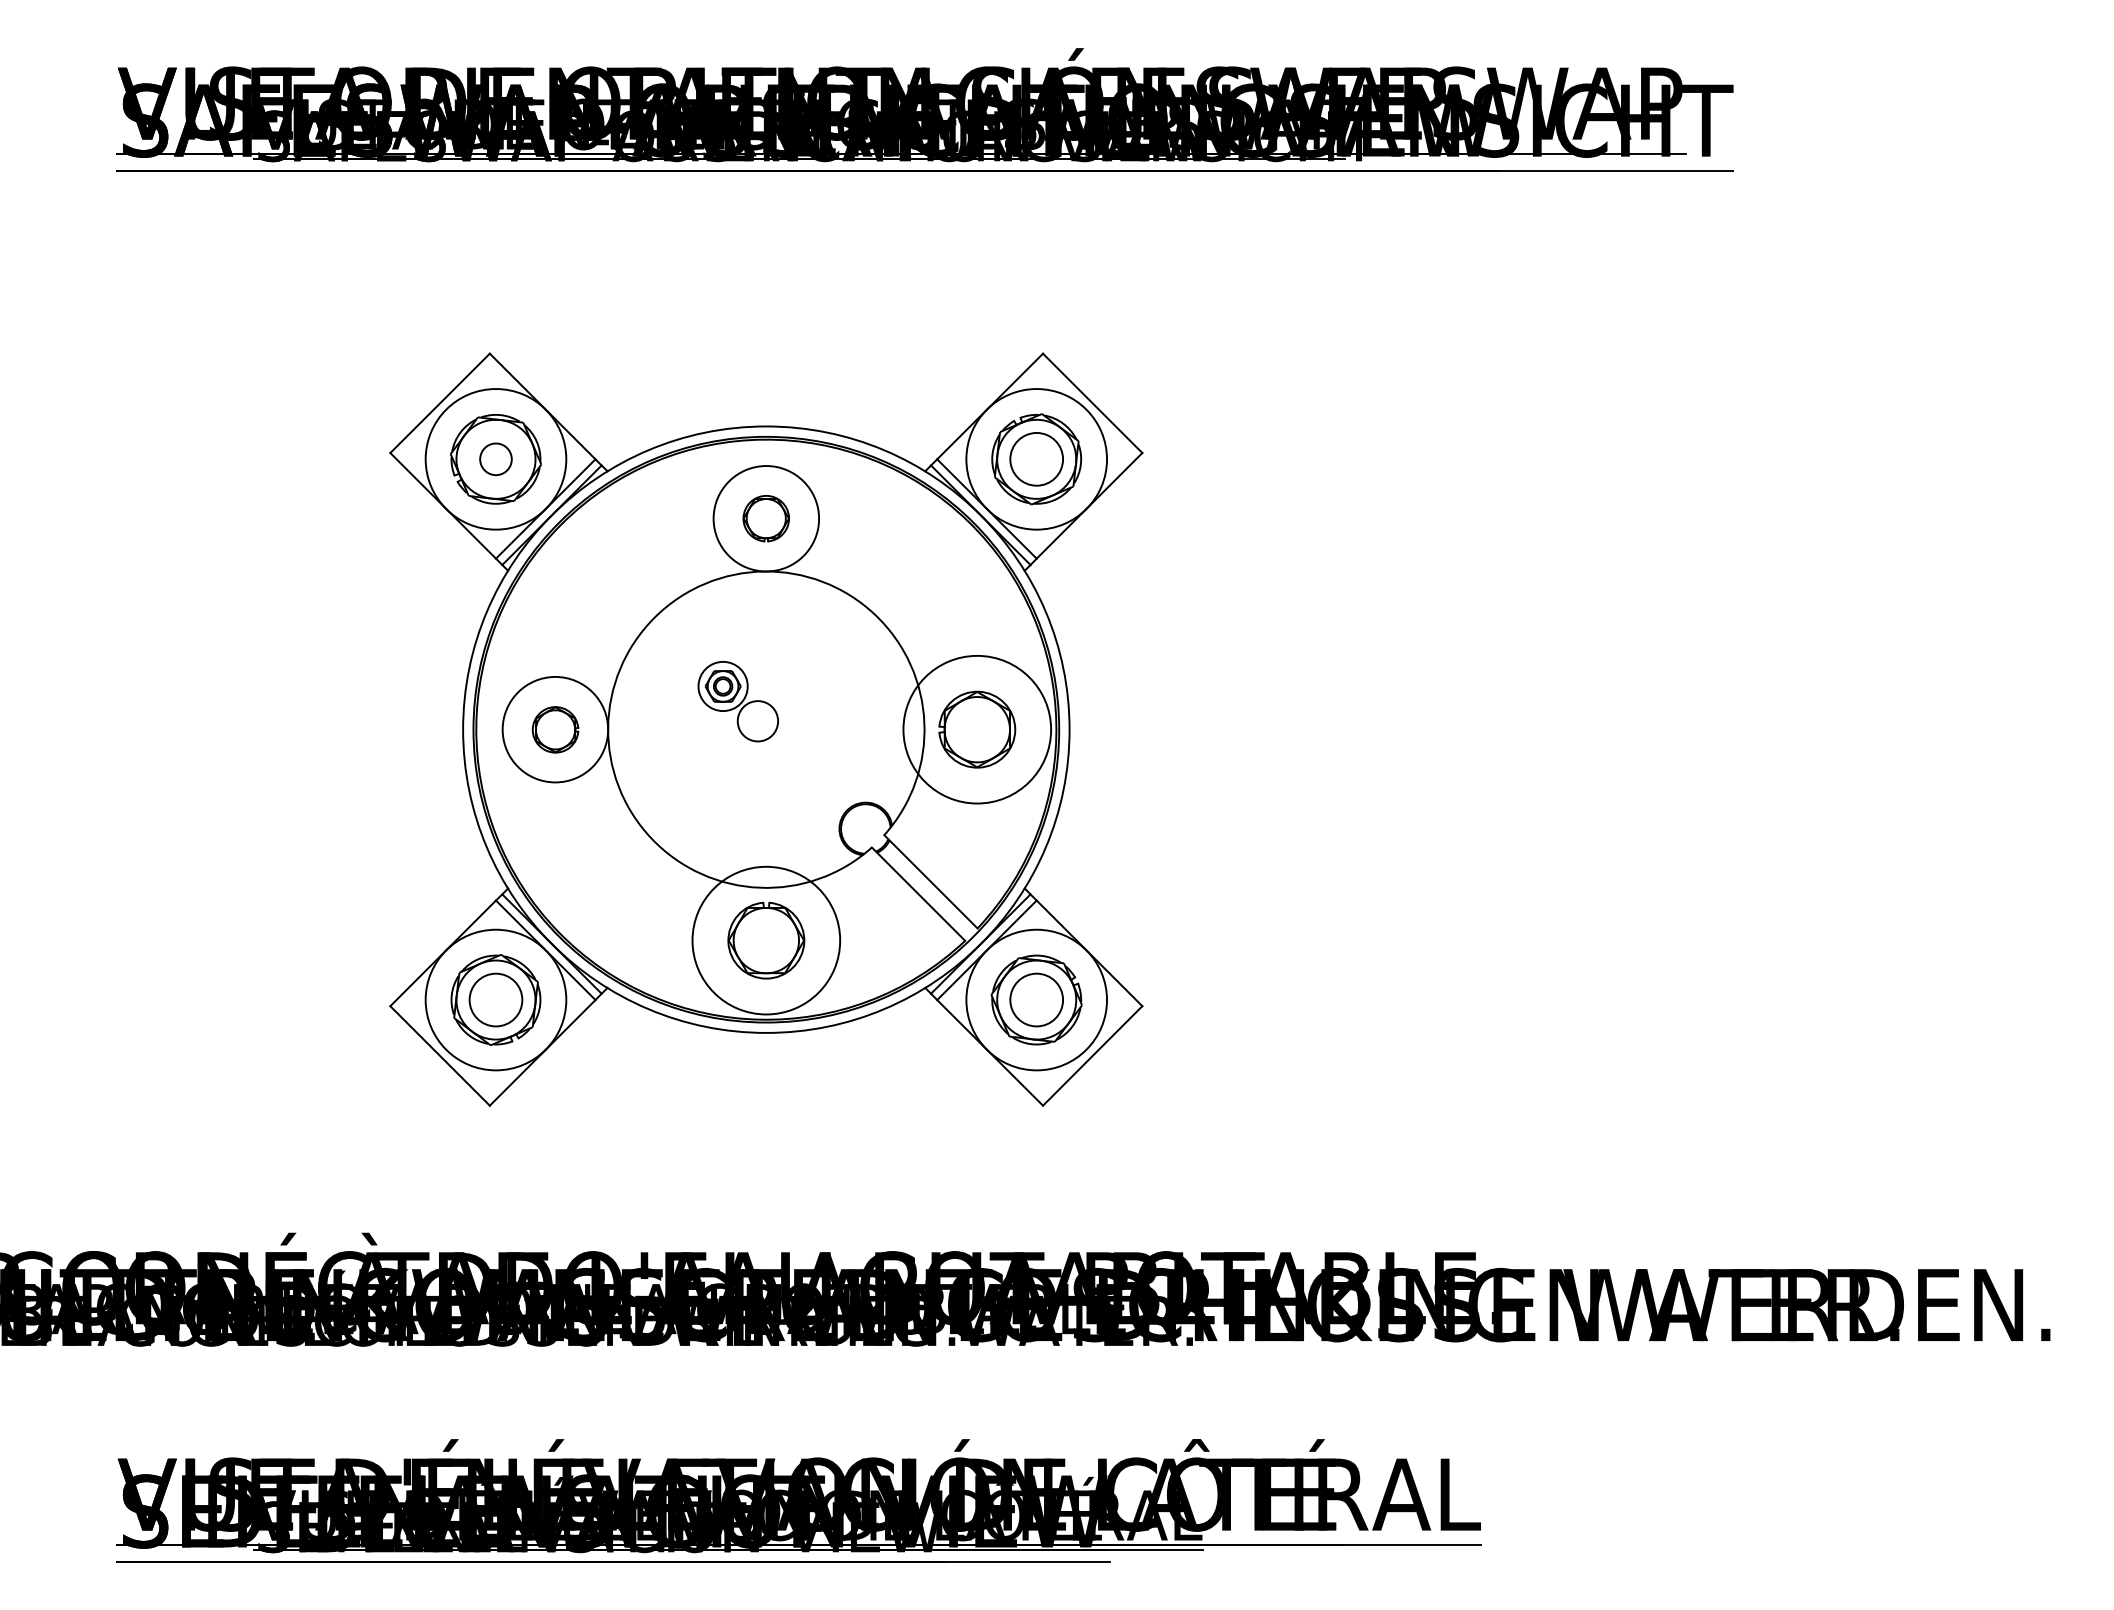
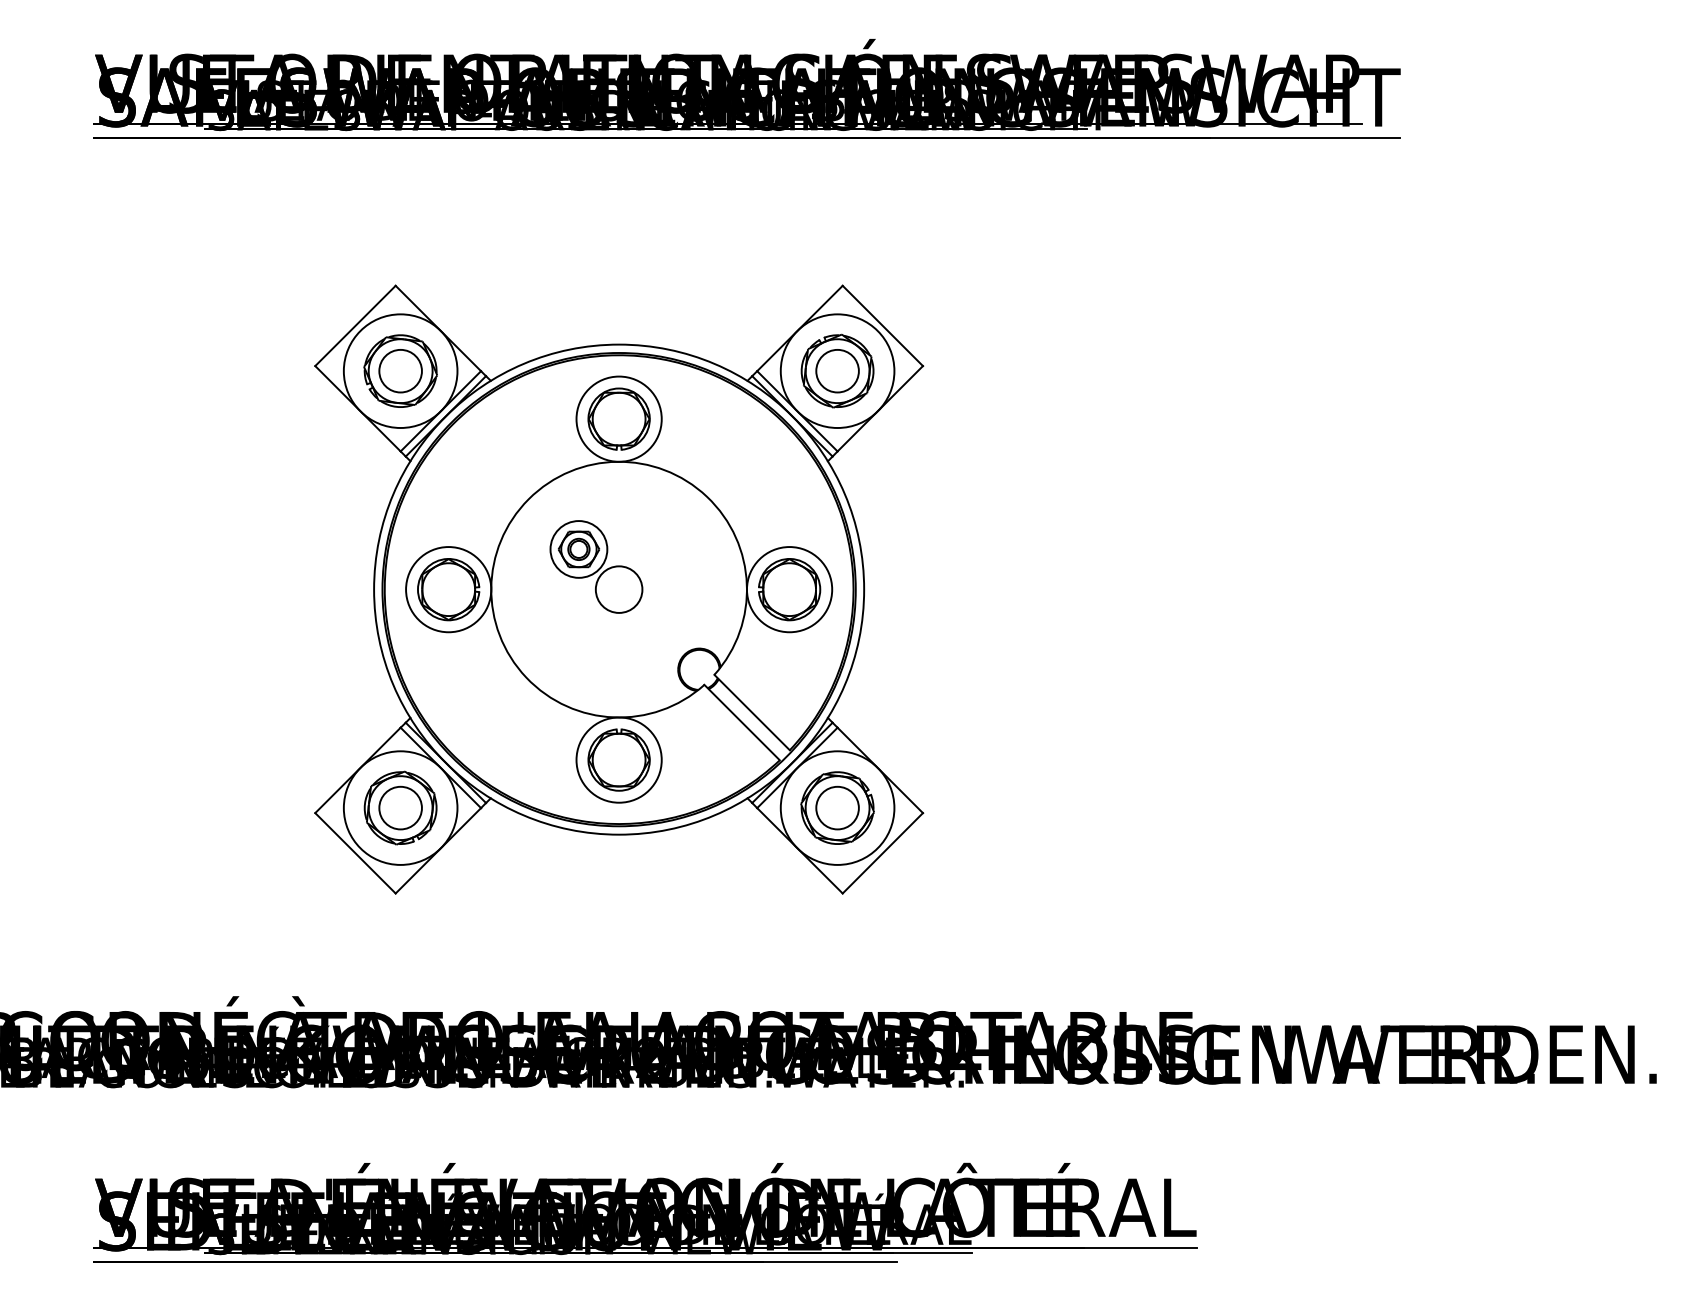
circle: (495, 458) -> (400, 370), size x1.67
part: (765, 517) -> (618, 418), size x1.67
part: (738, 701) -> (596, 566), size x1.43
part: (555, 729) -> (448, 589), size x1.67
circle: (977, 729) -> (789, 589), size x0.71
circle: (765, 939) -> (618, 759), size x0.71

